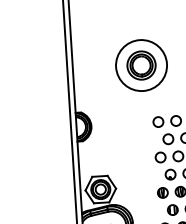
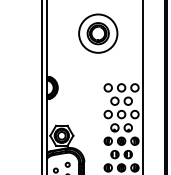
part: (141, 65) -> (98, 33), moved

